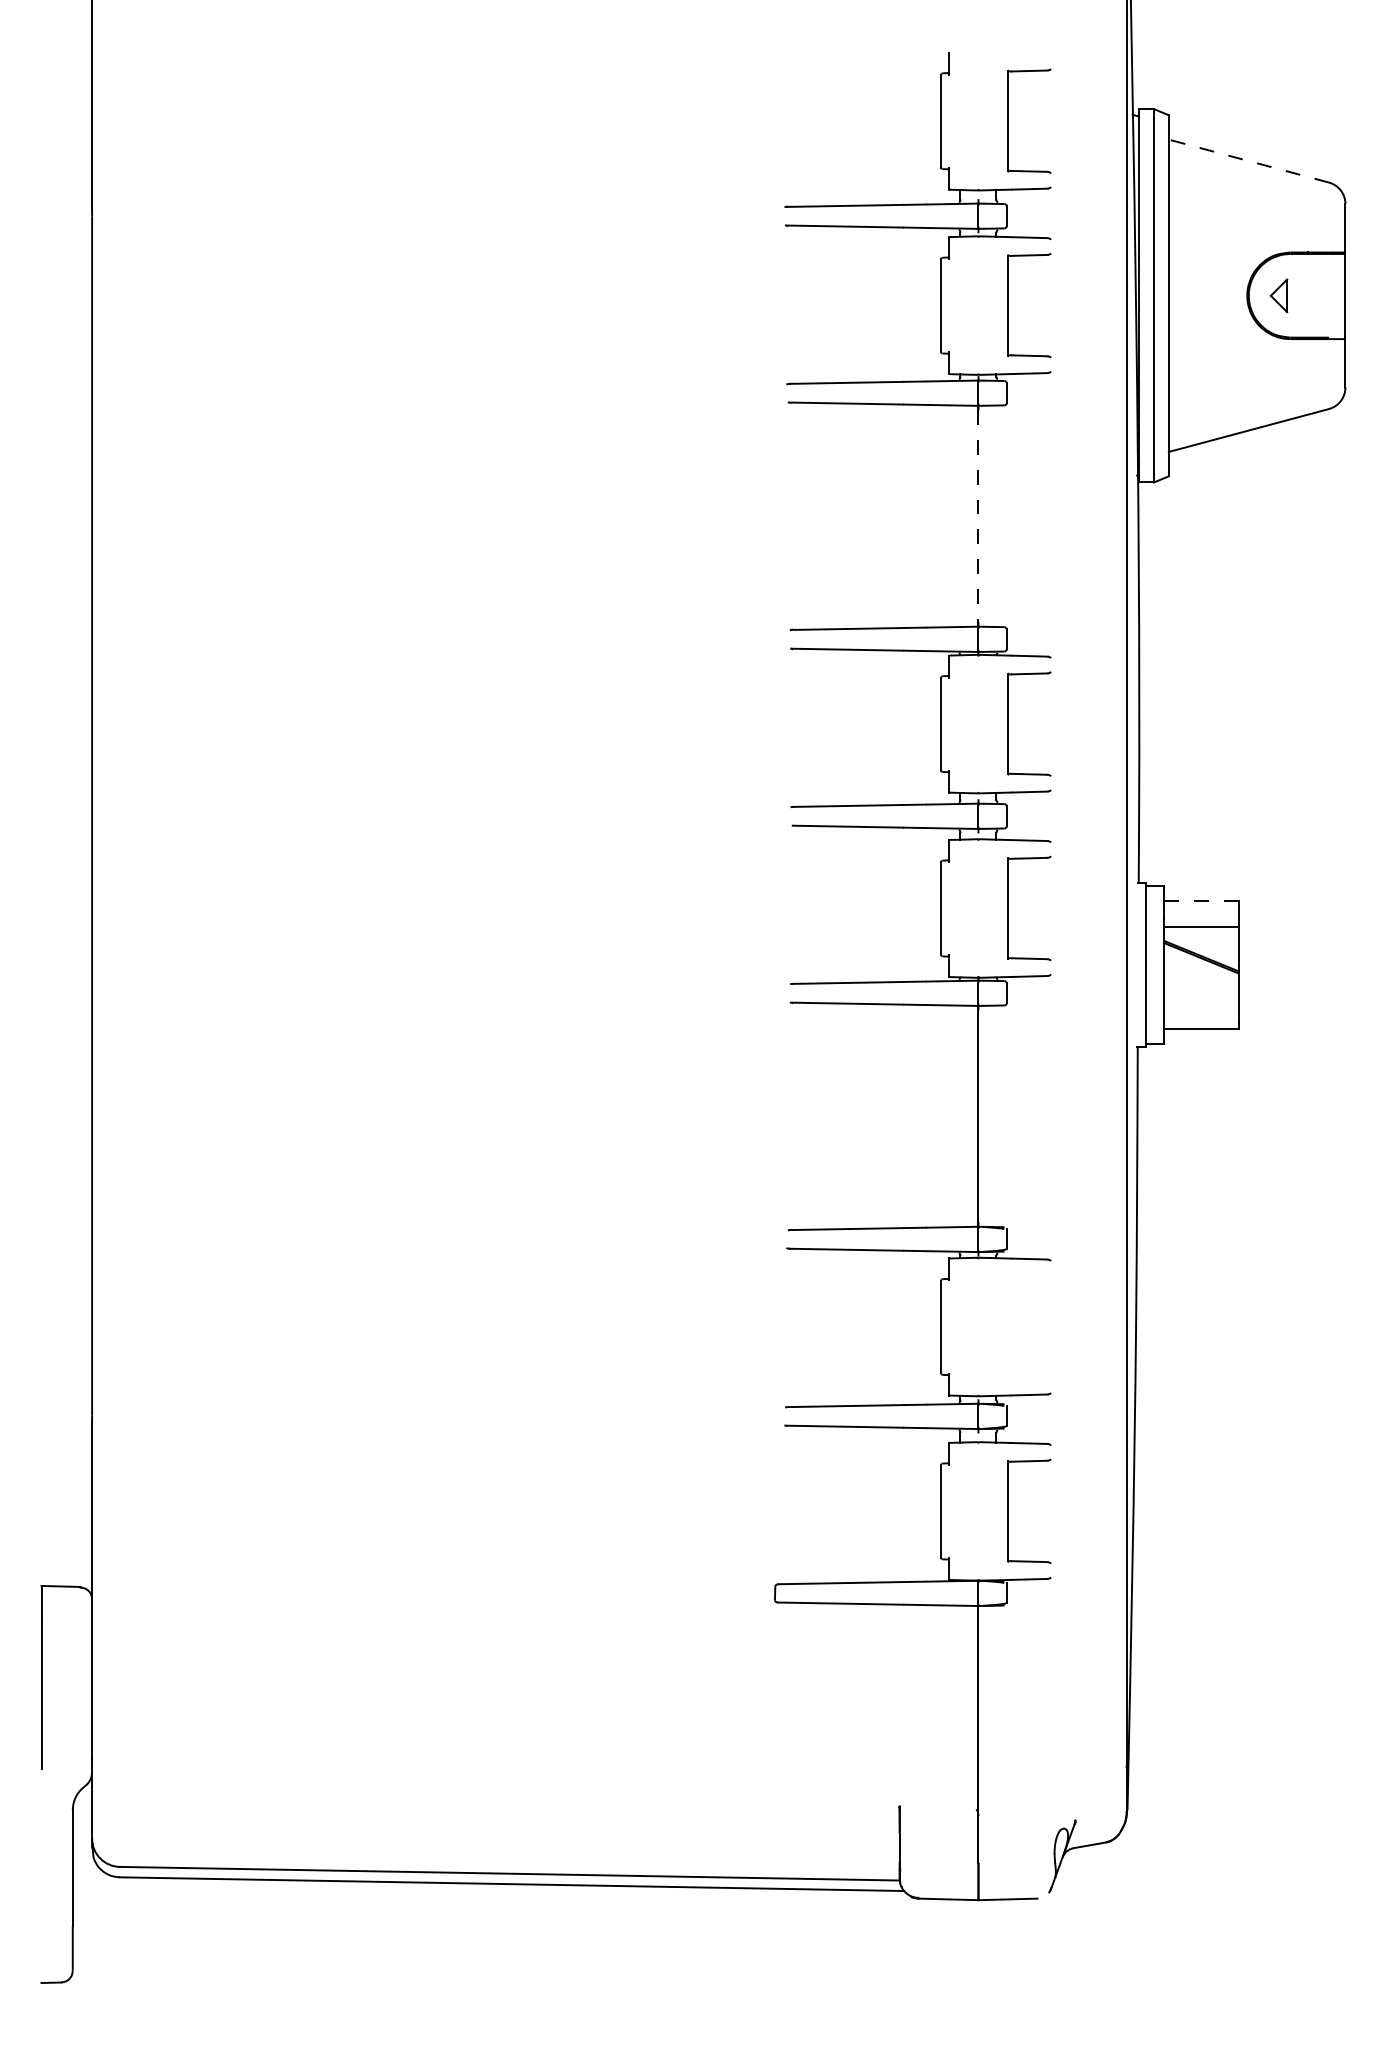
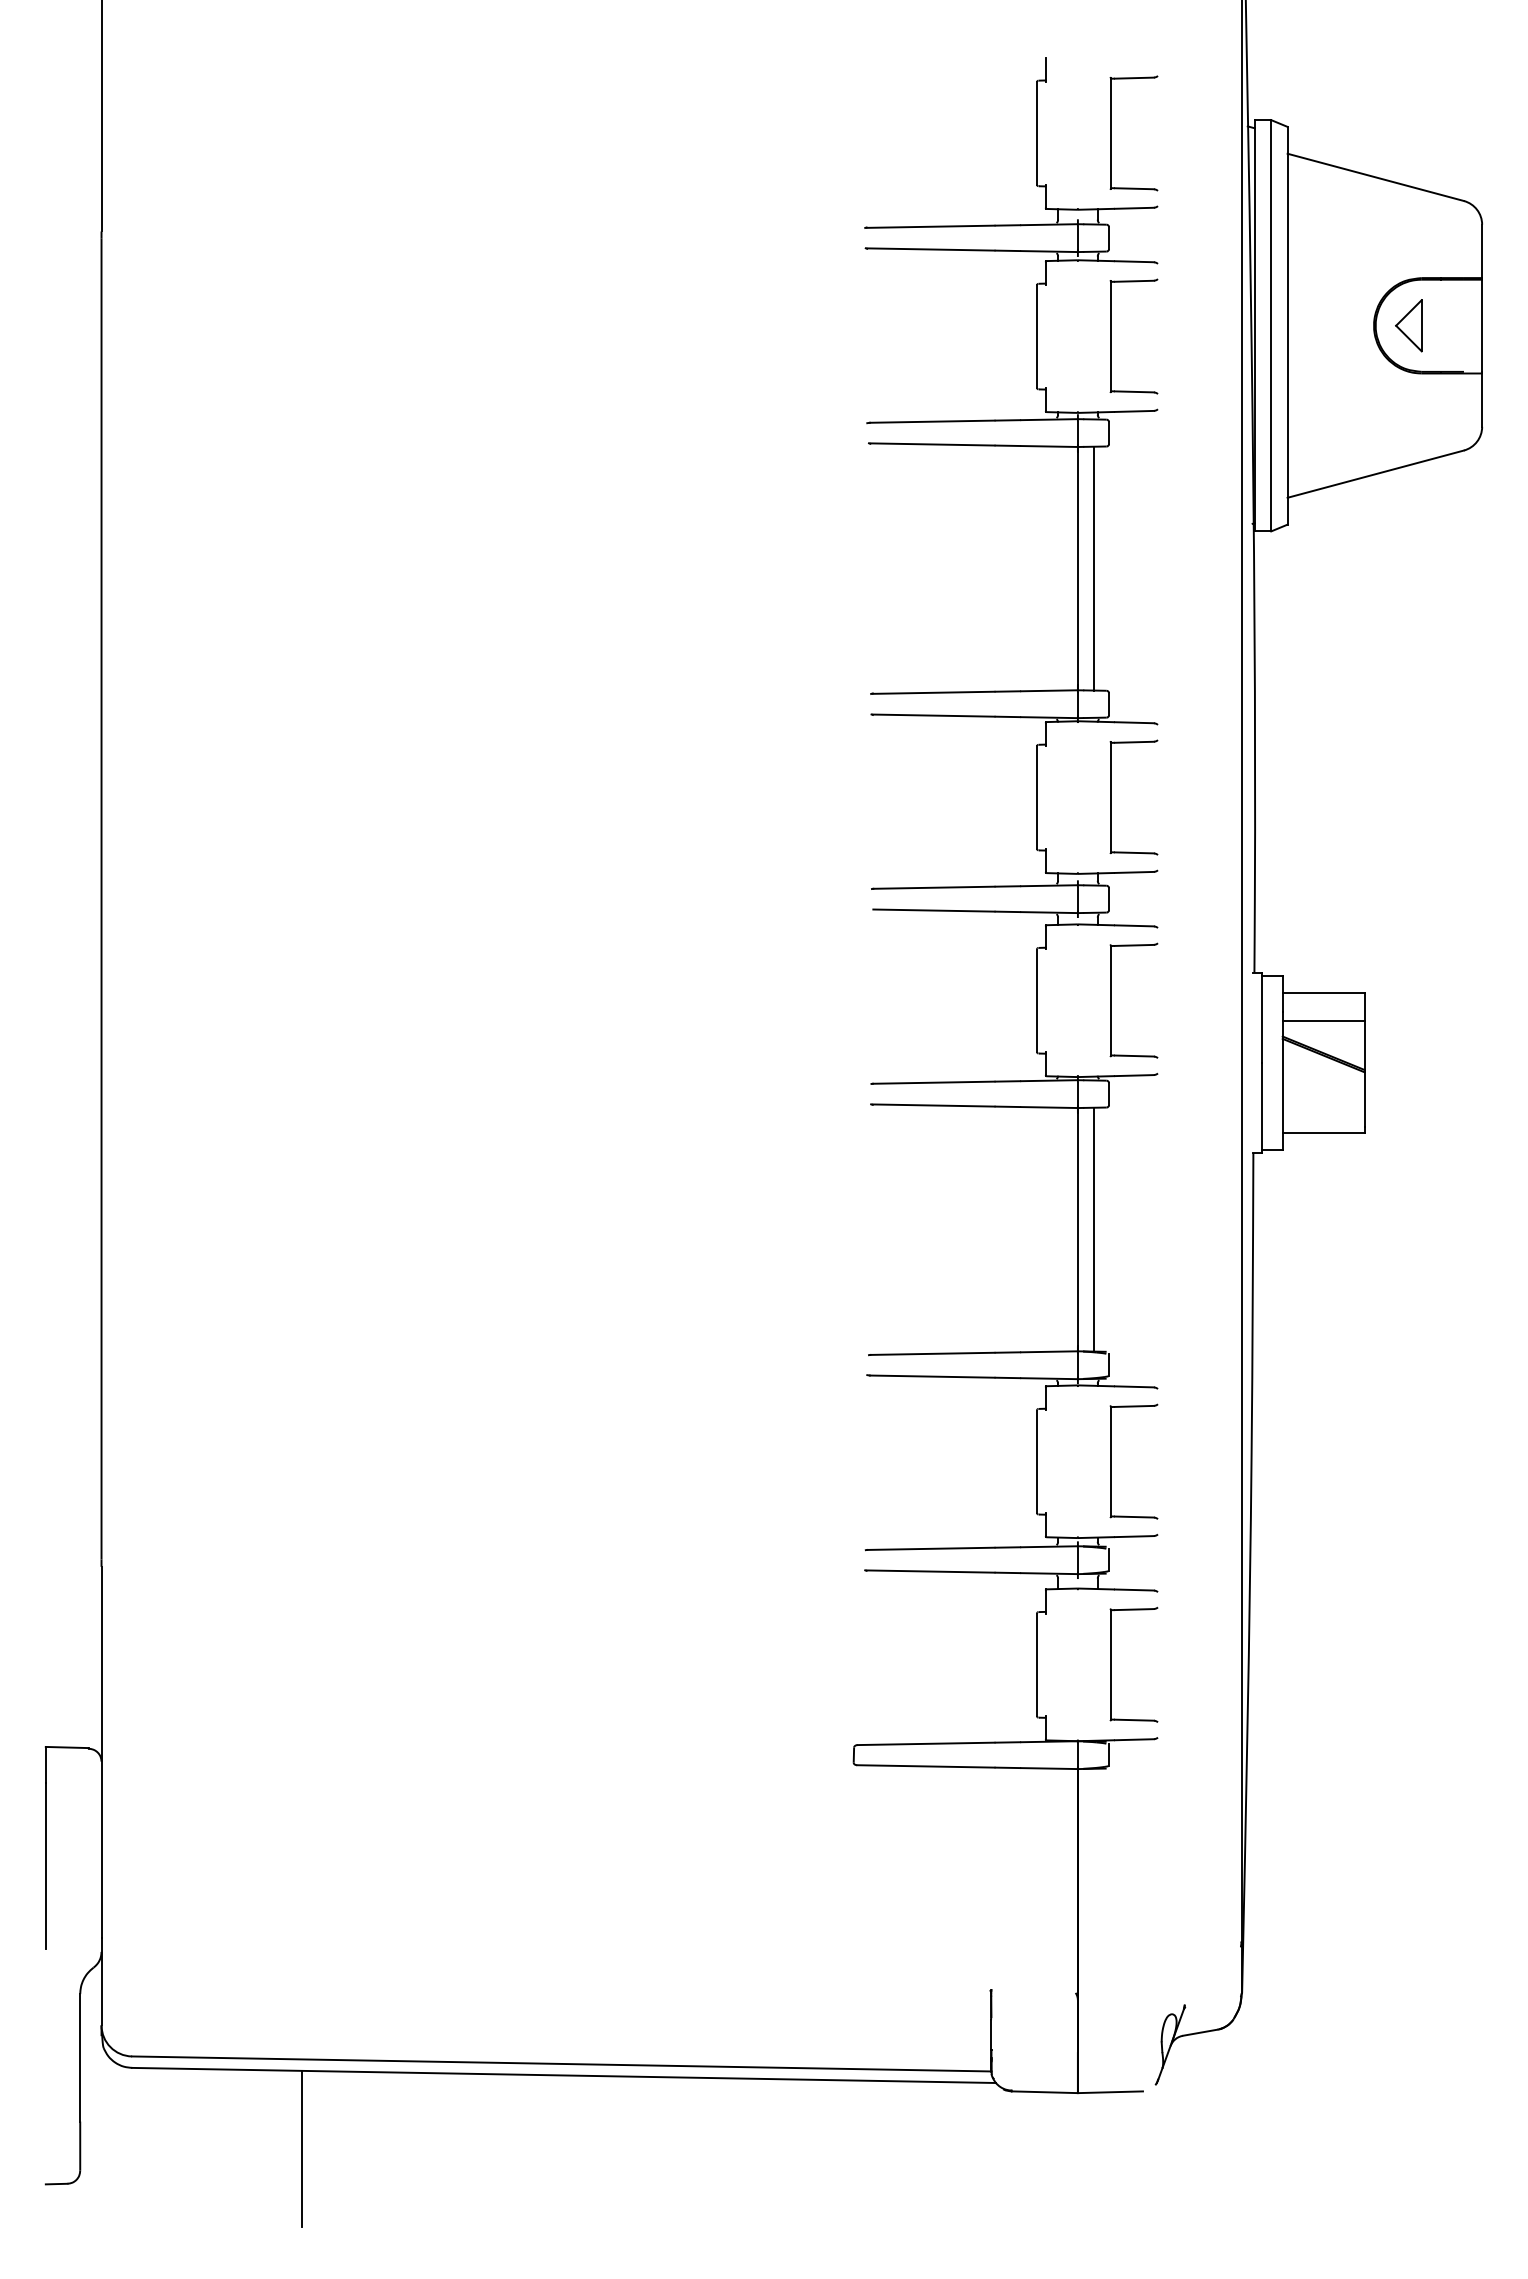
line: (1248, 161) -> (1375, 177), dashed -> solid
part: (1278, 295) -> (1408, 325), size x1.43
line: (978, 516) -> (1077, 568), dashed -> solid
line: (992, 516) -> (1093, 568), added
line: (1201, 901) -> (1323, 992), dashed -> solid
line: (992, 1116) -> (1093, 1229), added
part: (1008, 1326) -> (1111, 1461), added
line: (273, 1950) -> (301, 2148), added

